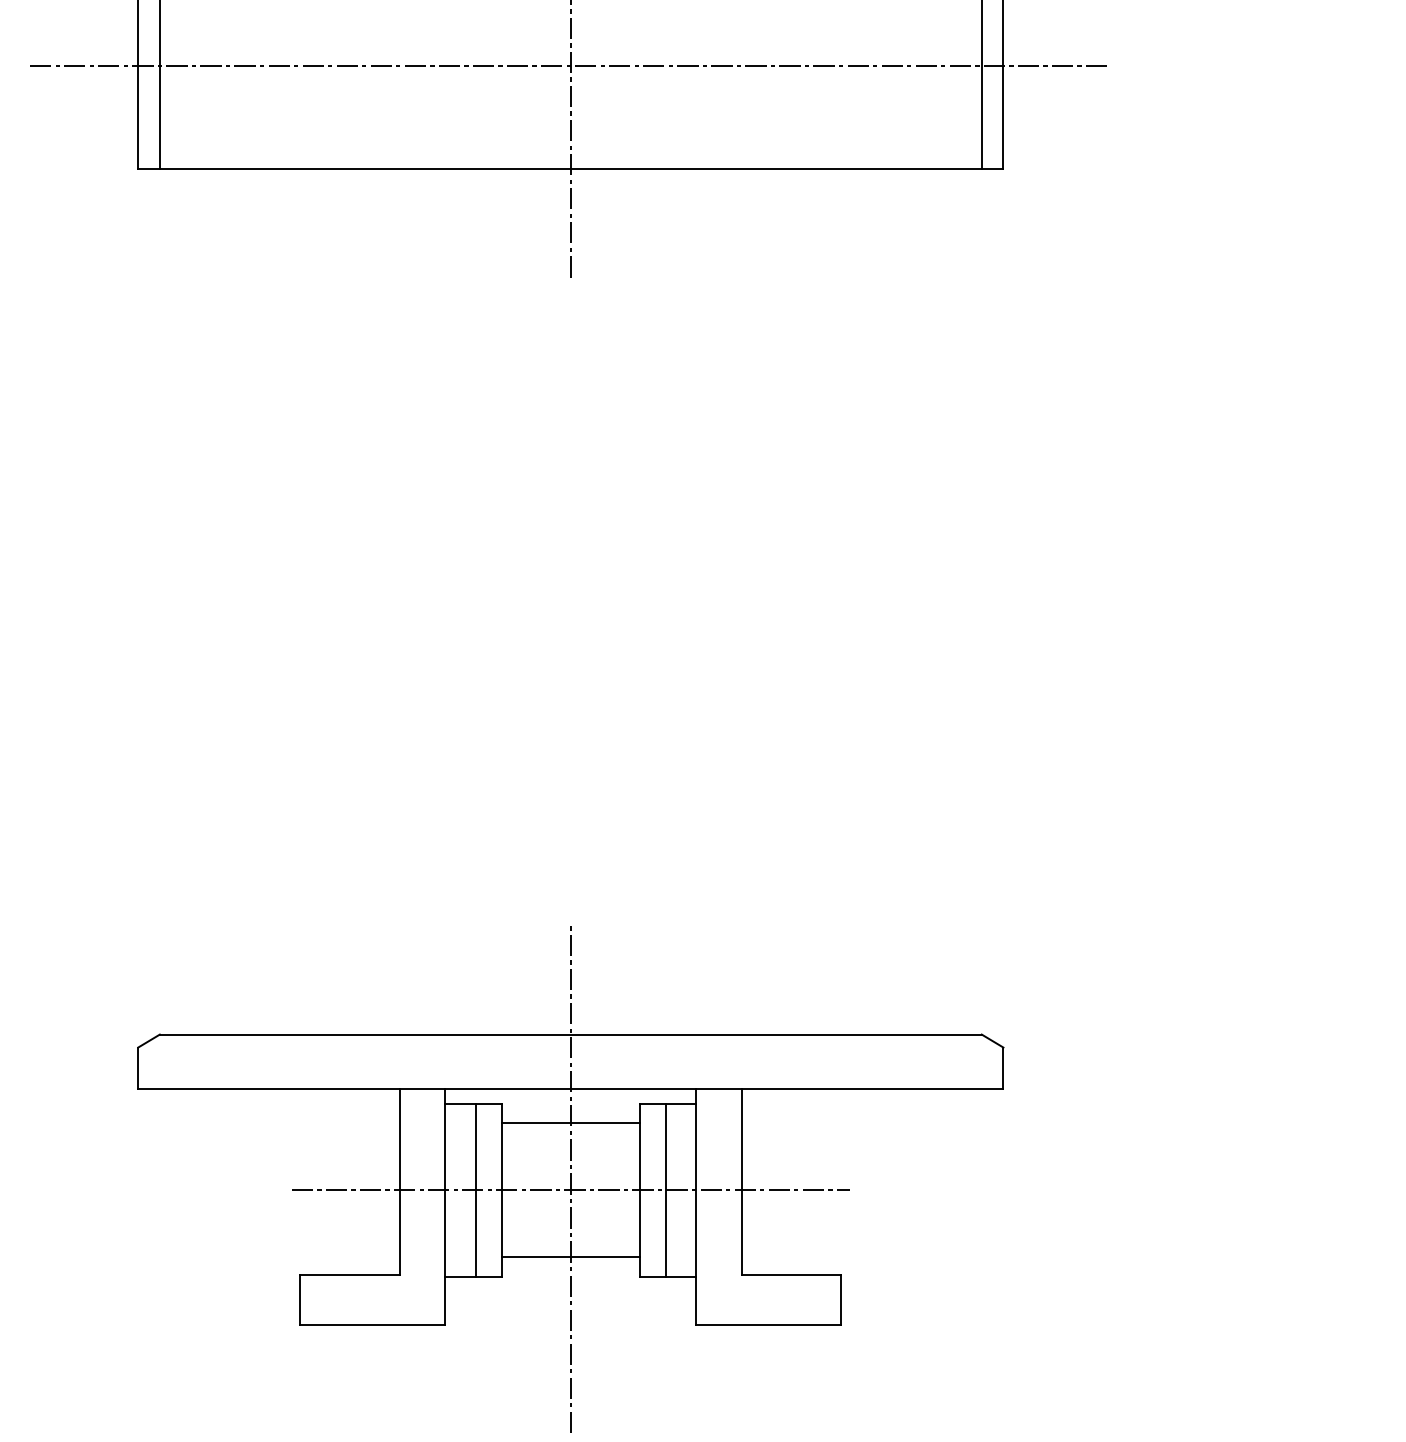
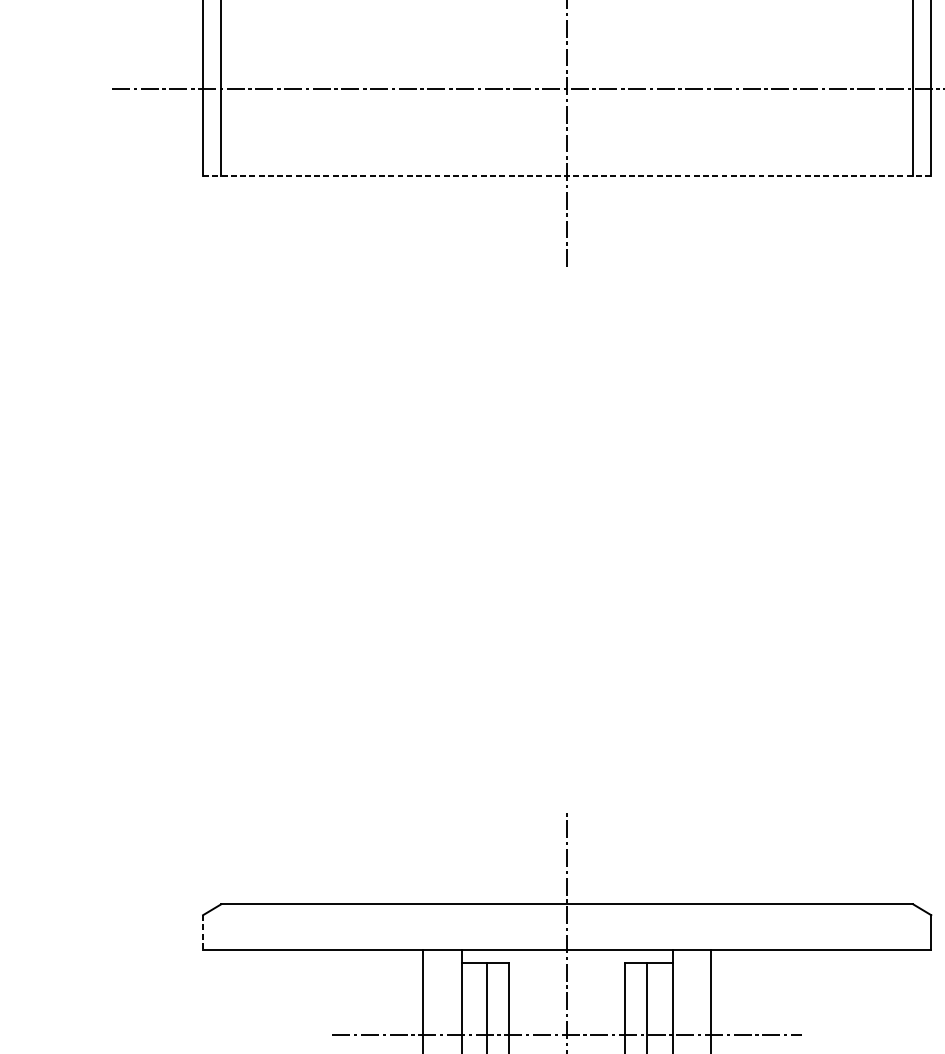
line: (570, 169) -> (566, 176), solid -> dashed
line: (138, 1068) -> (203, 932), solid -> dashed
line: (570, 1123) -> (566, 979), removed

